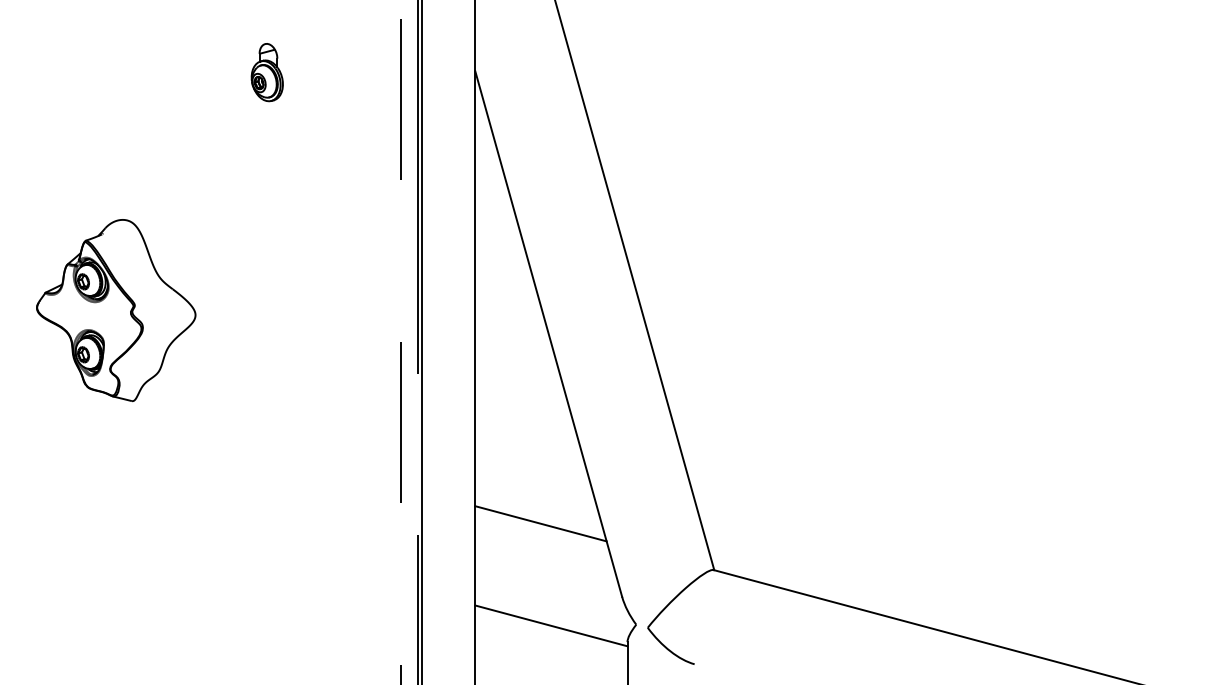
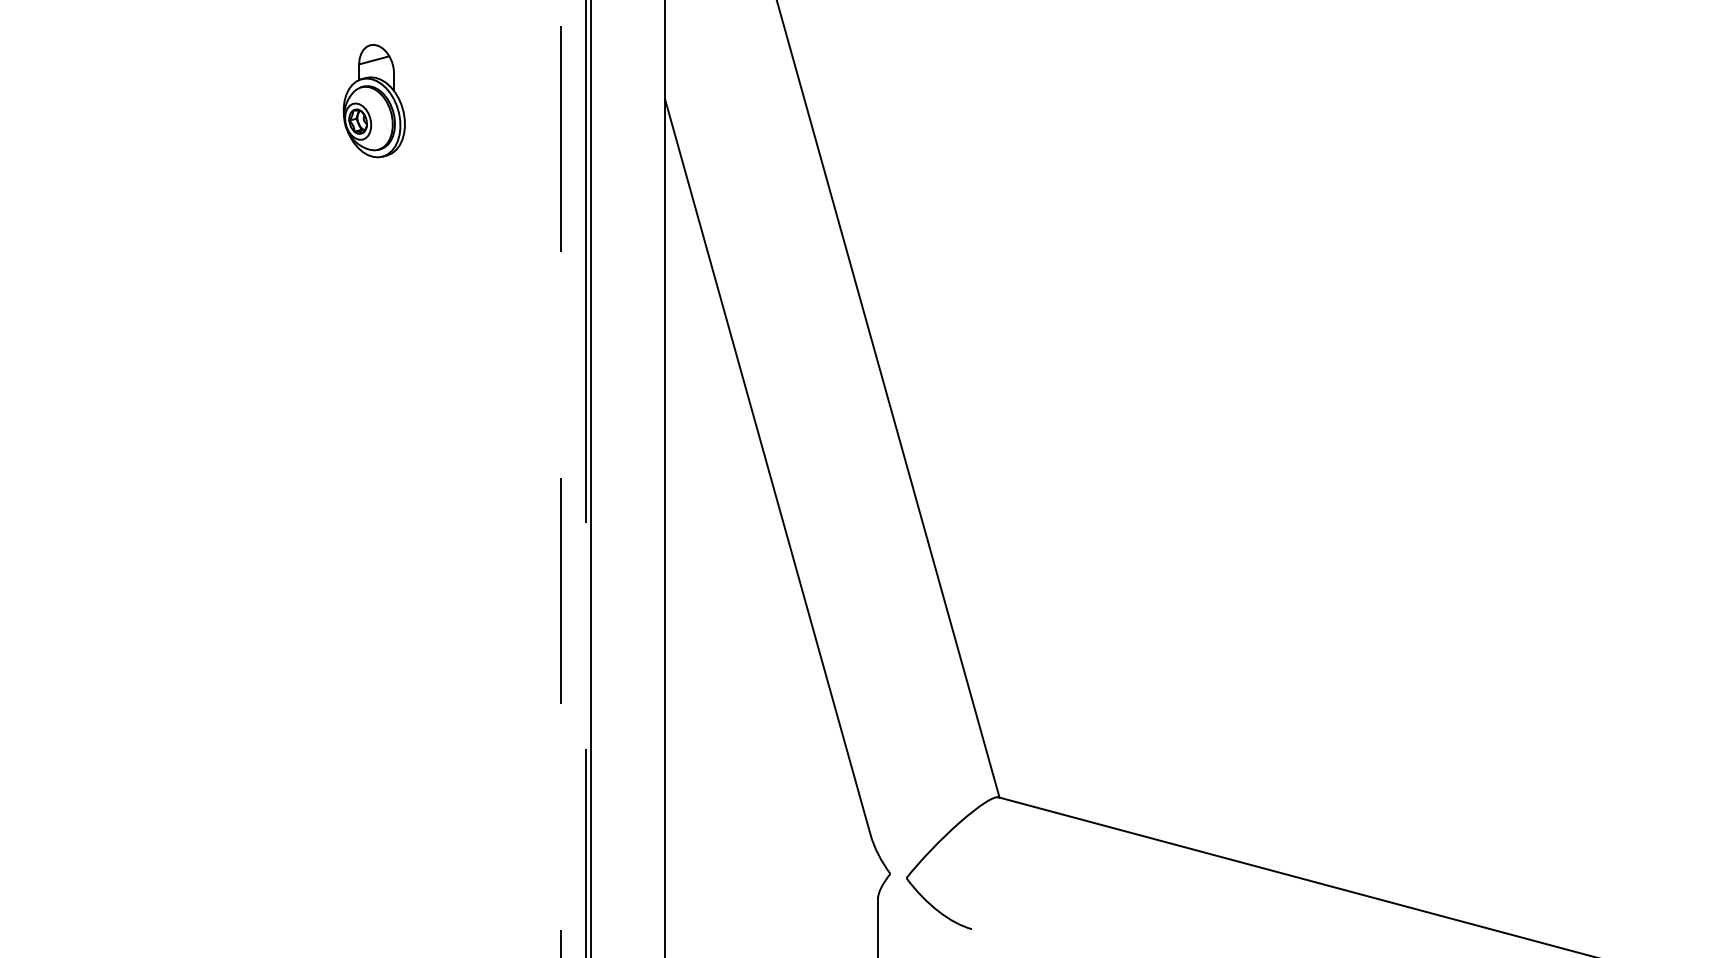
part: (266, 72) -> (373, 101), size x1.4
part: (116, 310) -> (163, 434), removed
line: (540, 523) -> (756, 732), removed
line: (551, 625) -> (771, 874), removed

